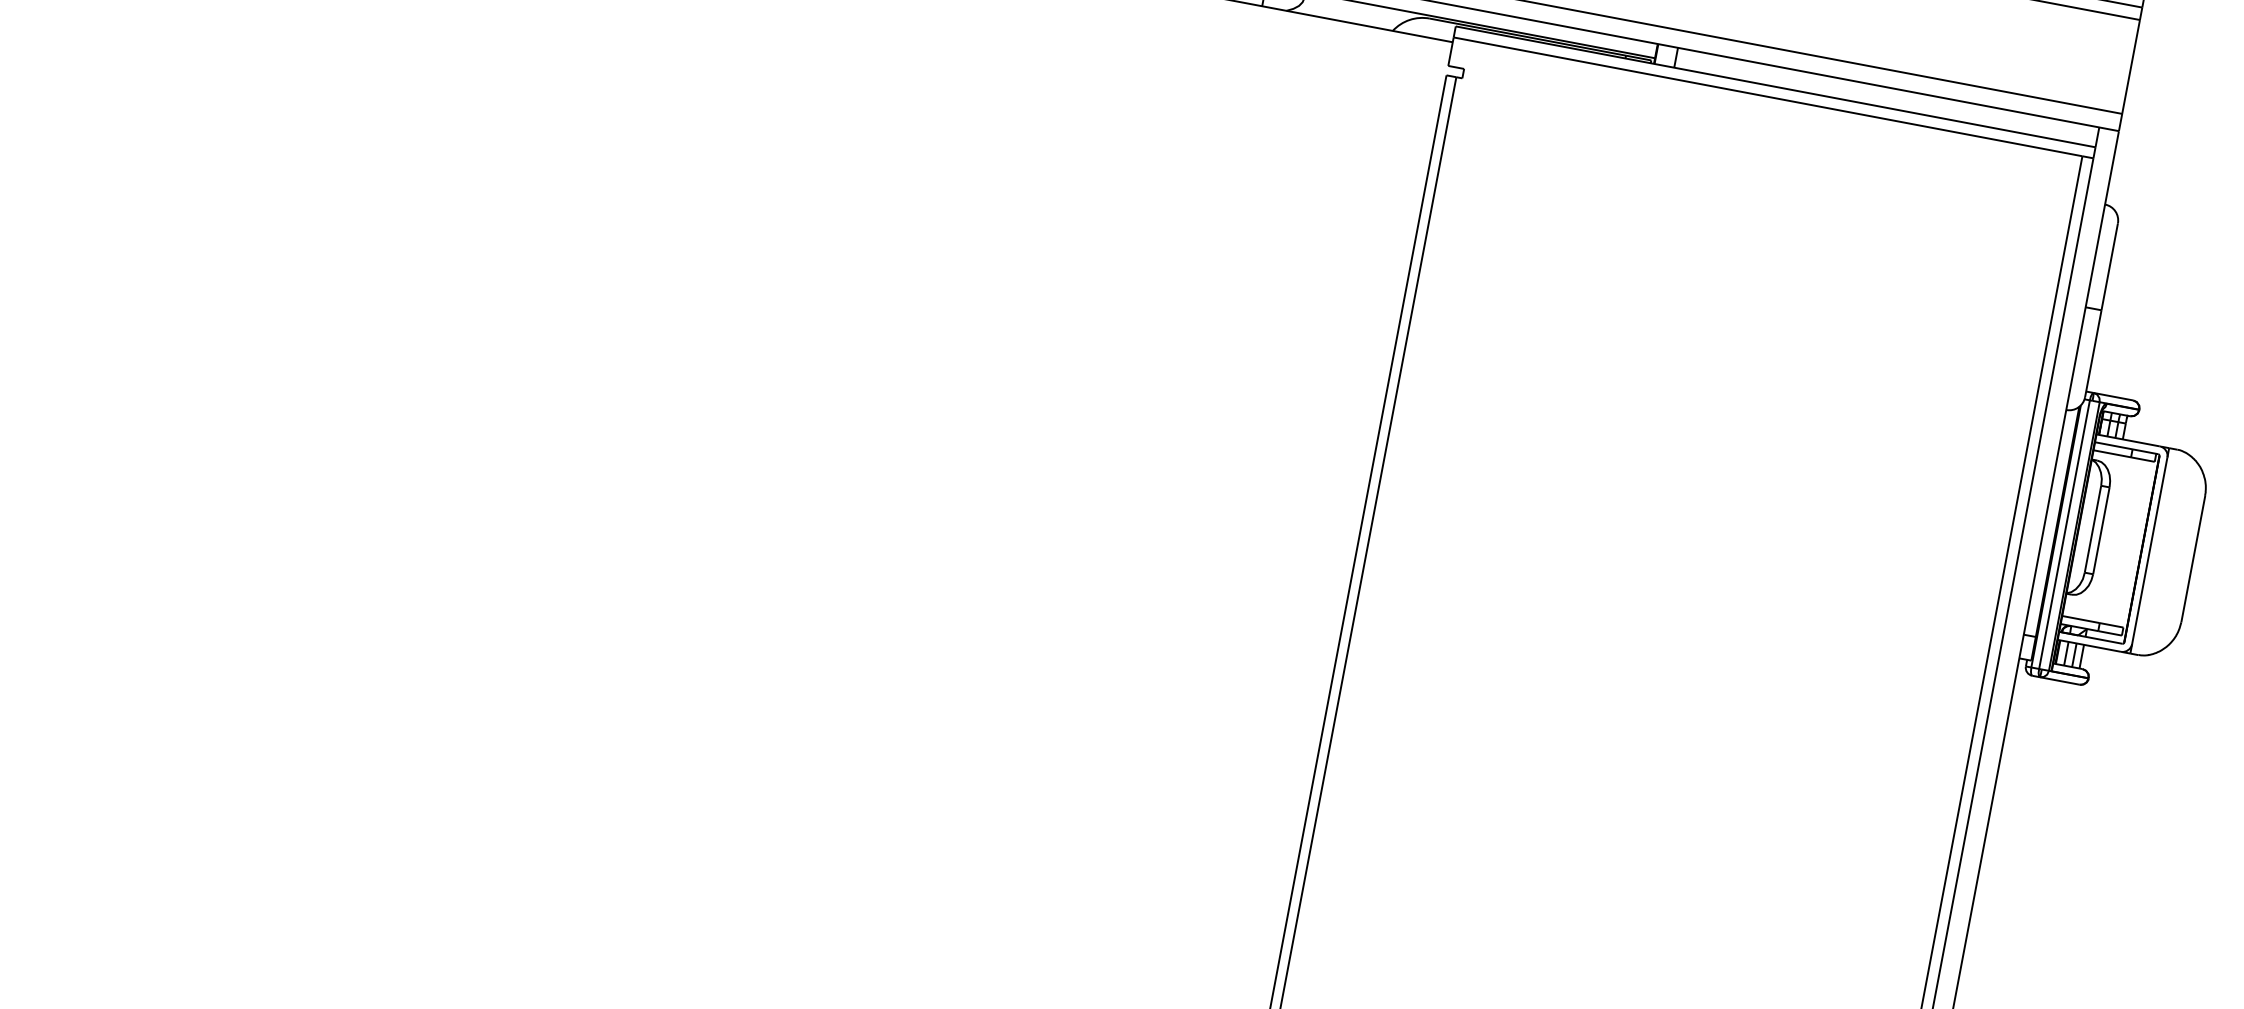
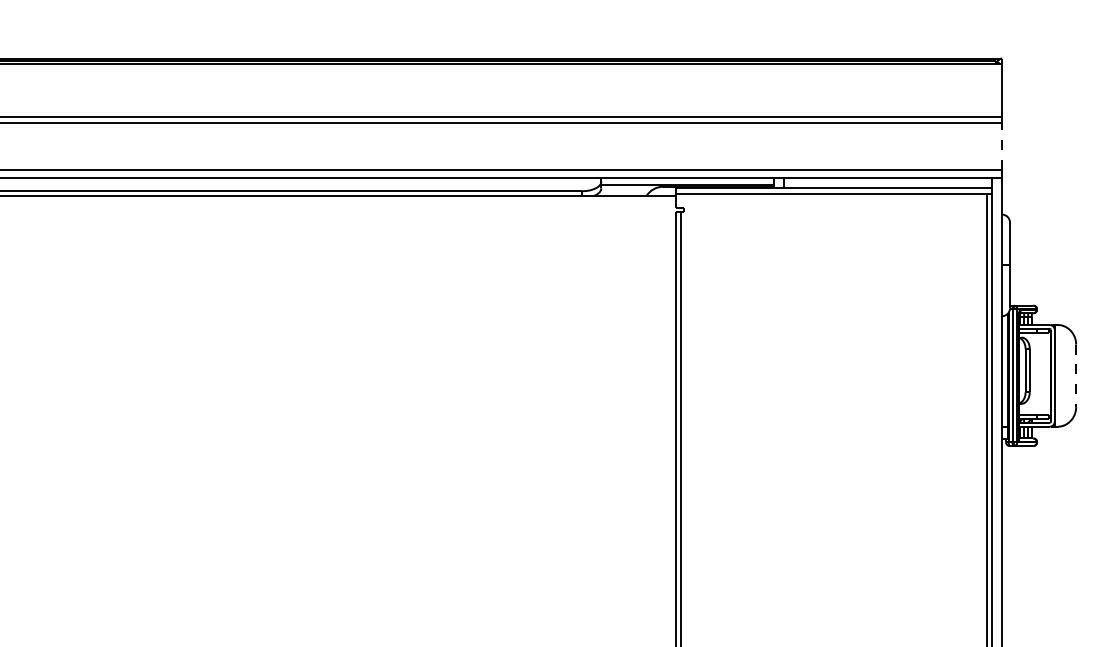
line: (2131, 66) -> (1002, 146), solid -> dashed
line: (2193, 560) -> (1076, 376), solid -> dashed

